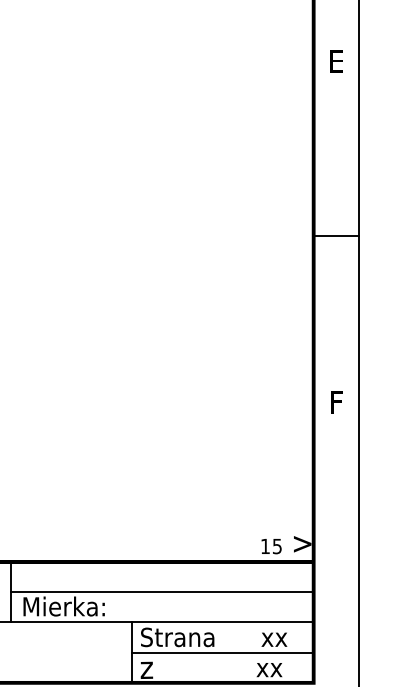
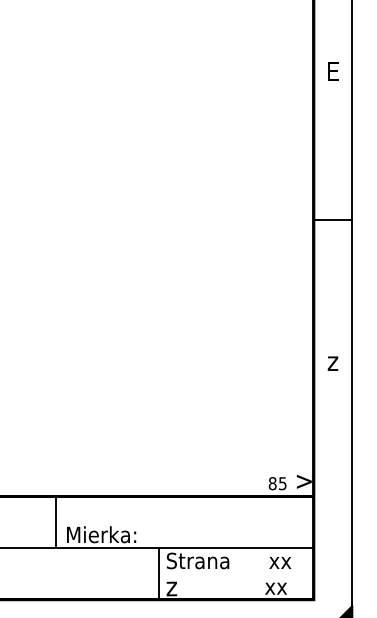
text: (335, 402) -> (332, 361), F -> z
text: (265, 546) -> (272, 483), 15 -> 85
line: (161, 592) -> (184, 522), removed
line: (222, 652) -> (236, 573), removed

